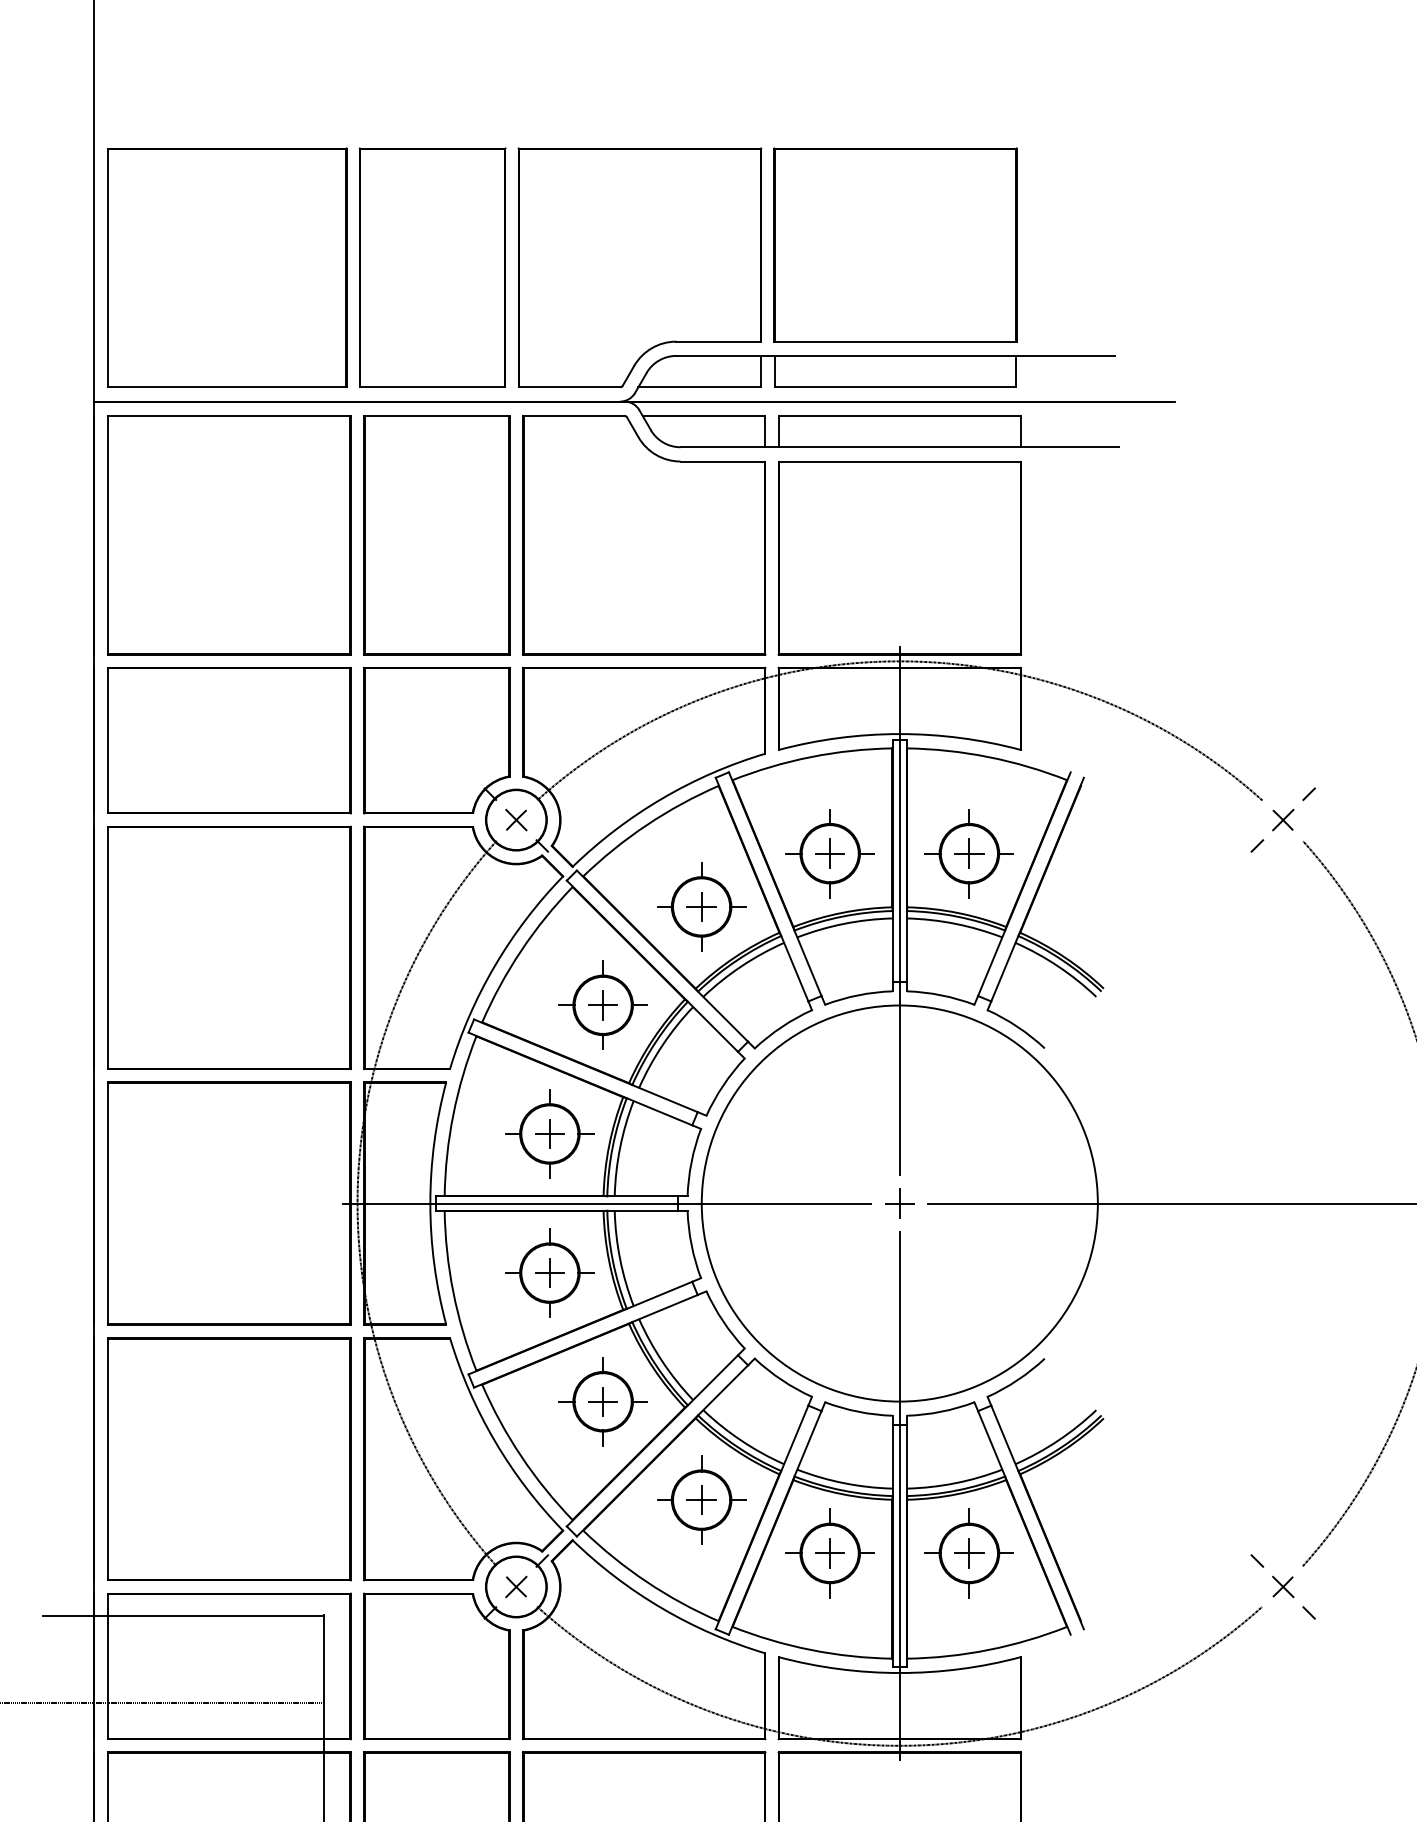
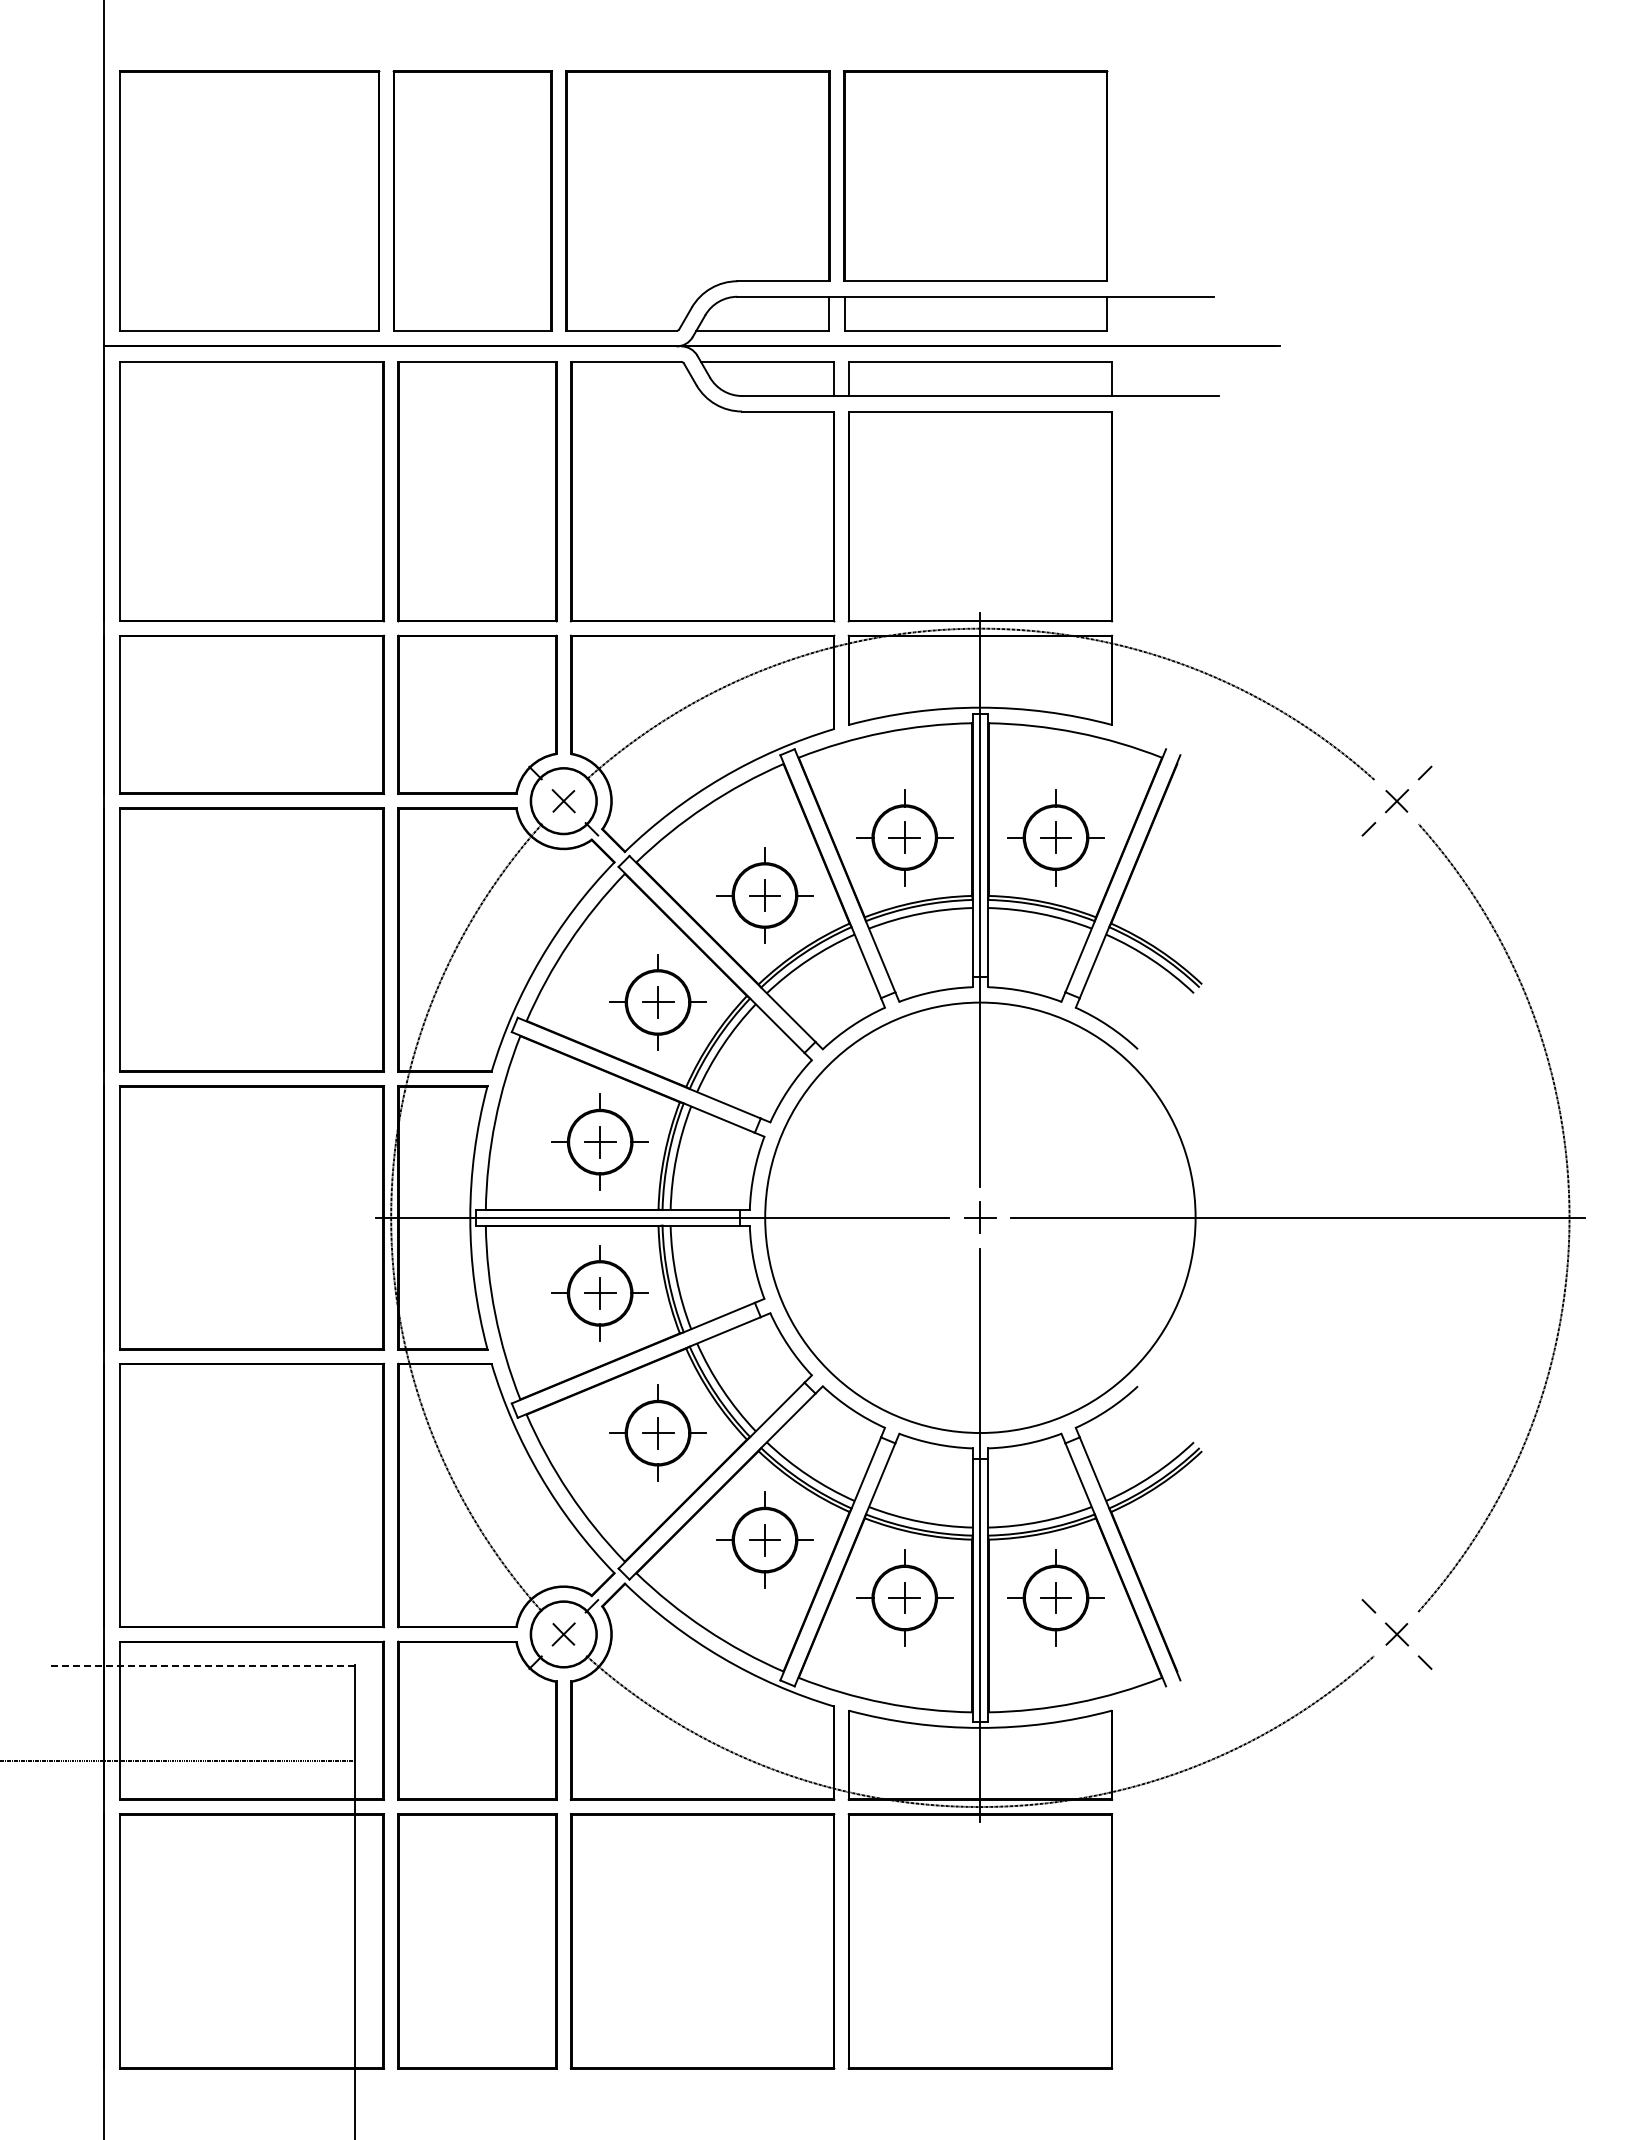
line: (182, 1615) -> (201, 1665), solid -> dashed

